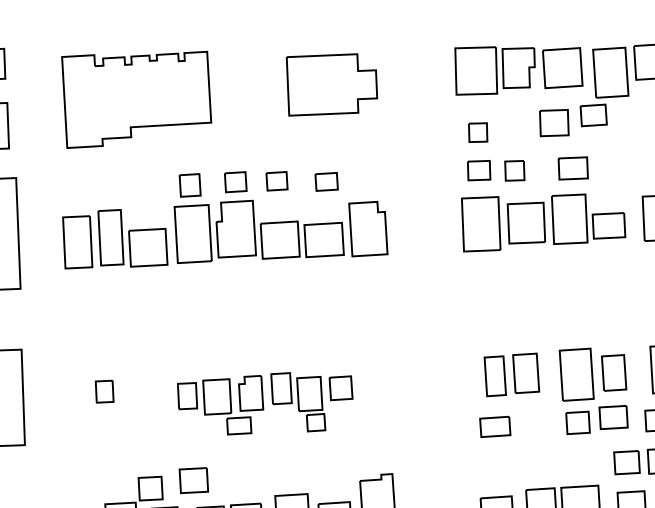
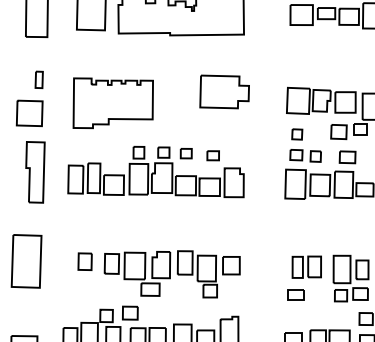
part: (331, 83) -> (224, 91), moved
part: (103, 391) -> (84, 261), size x1.43
part: (264, 404) -> (171, 274), size x1.43

